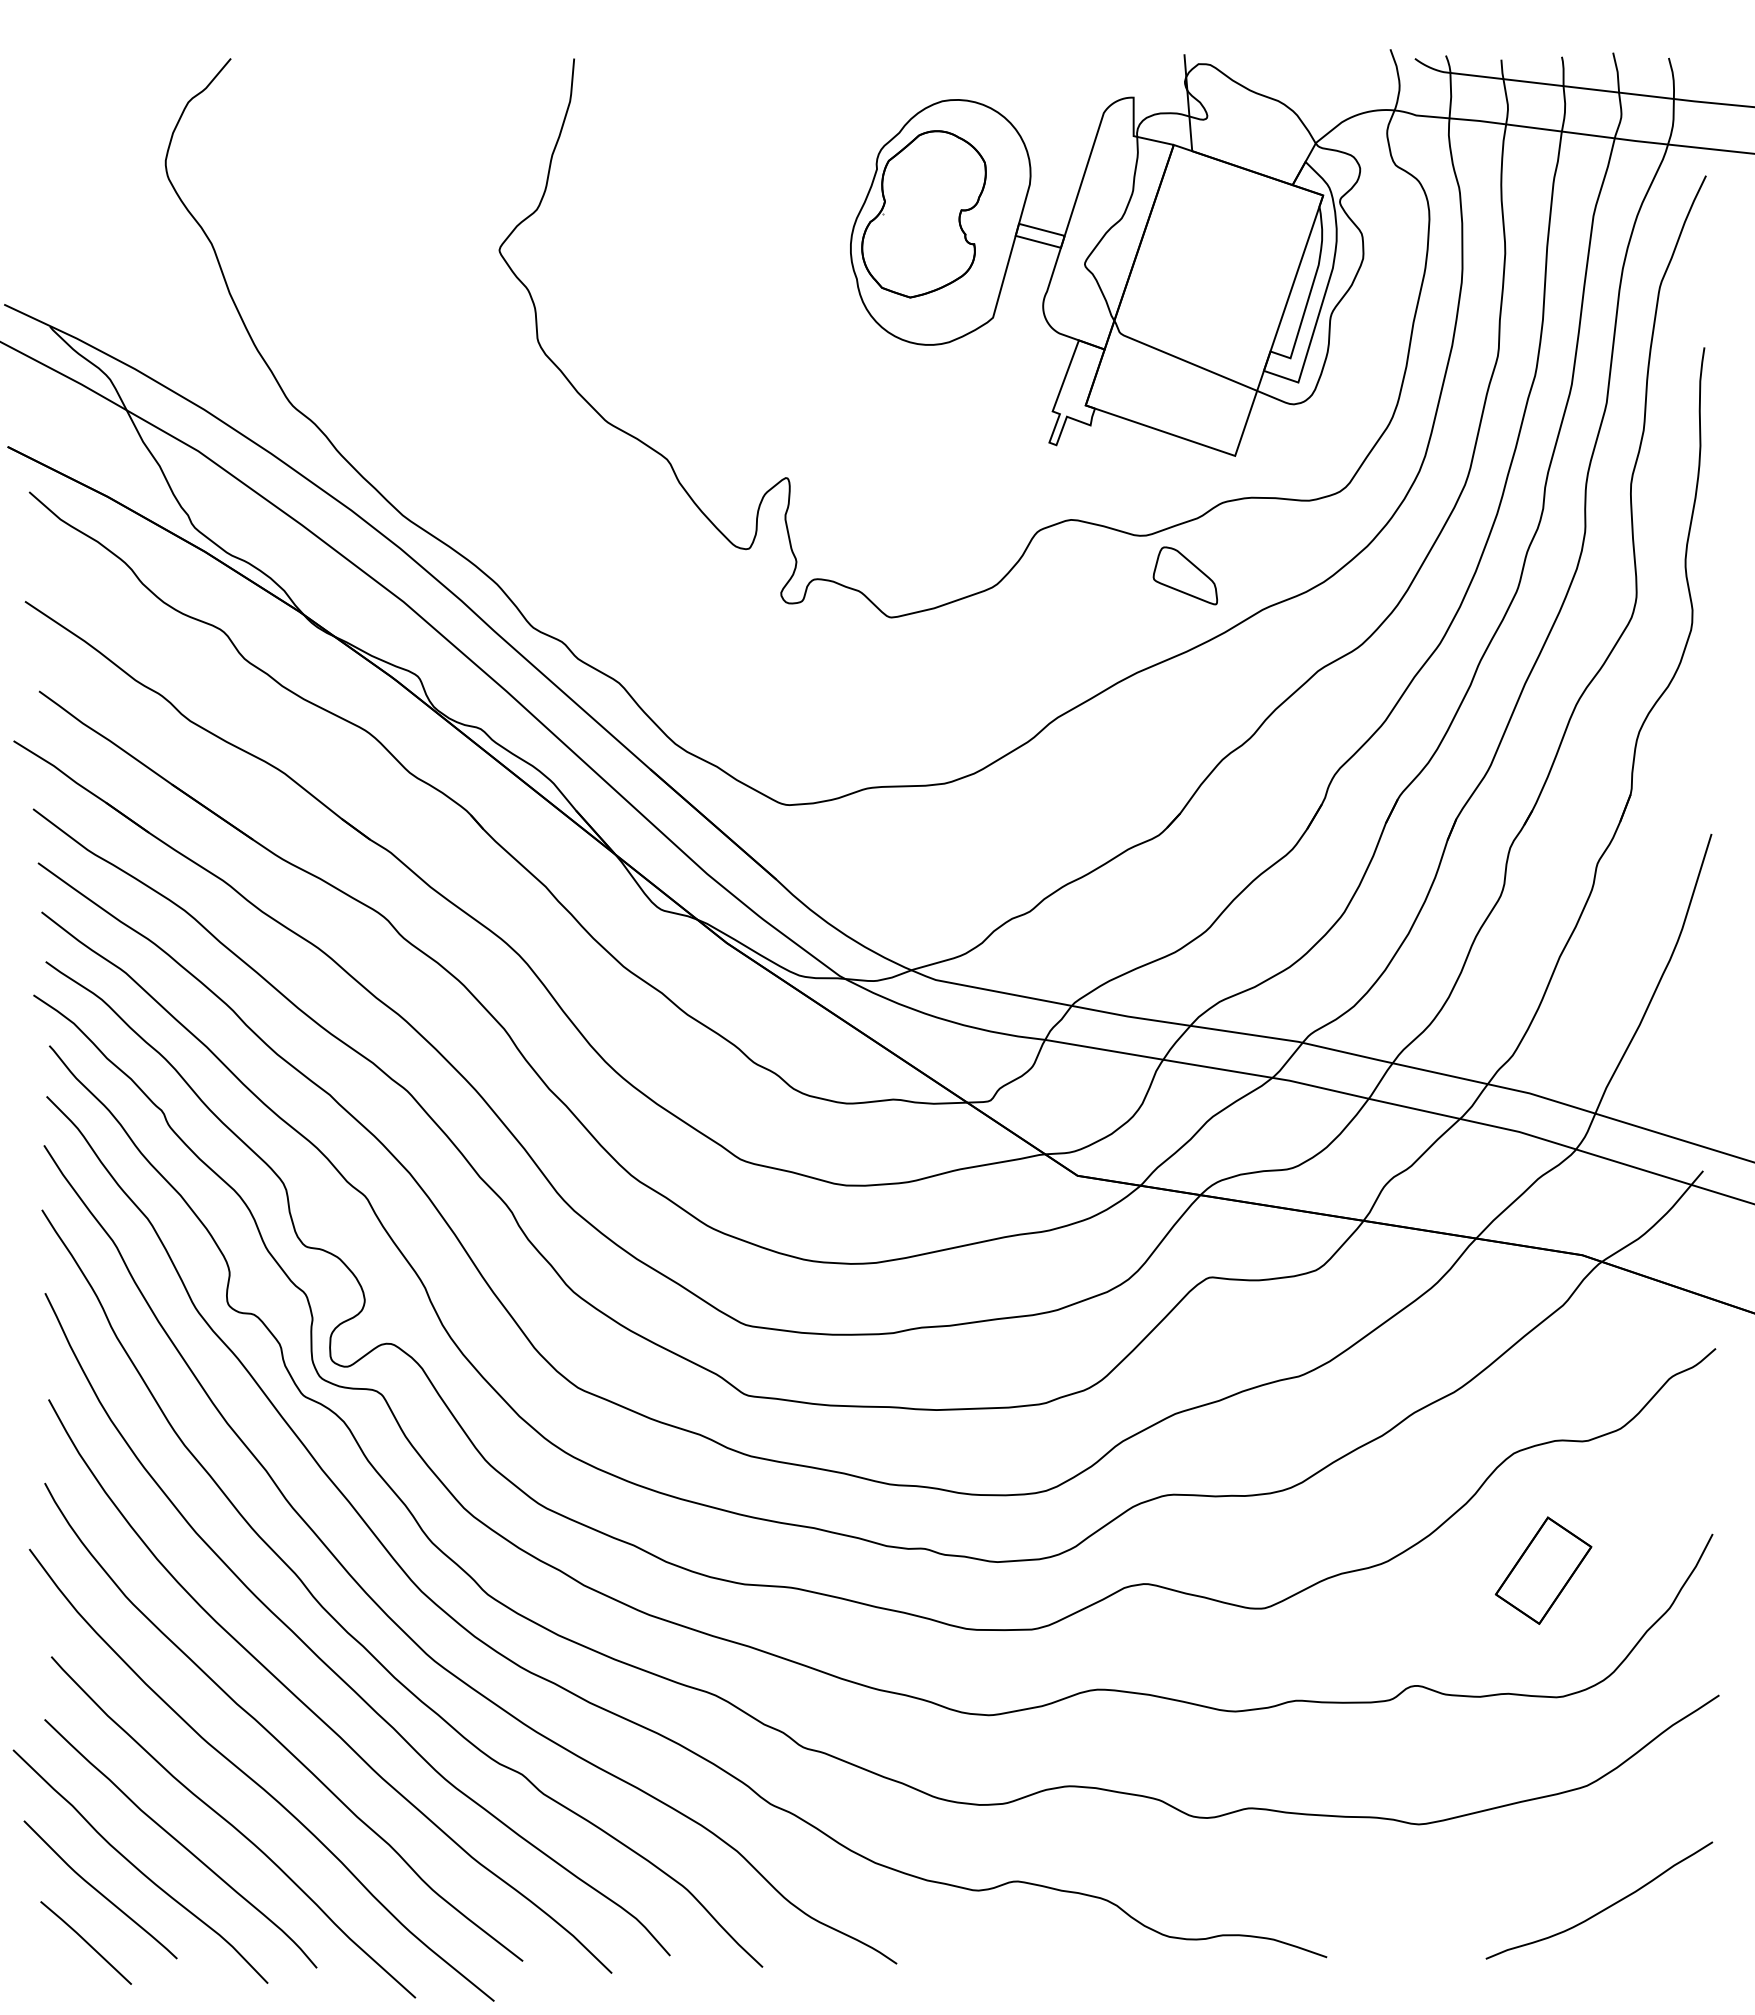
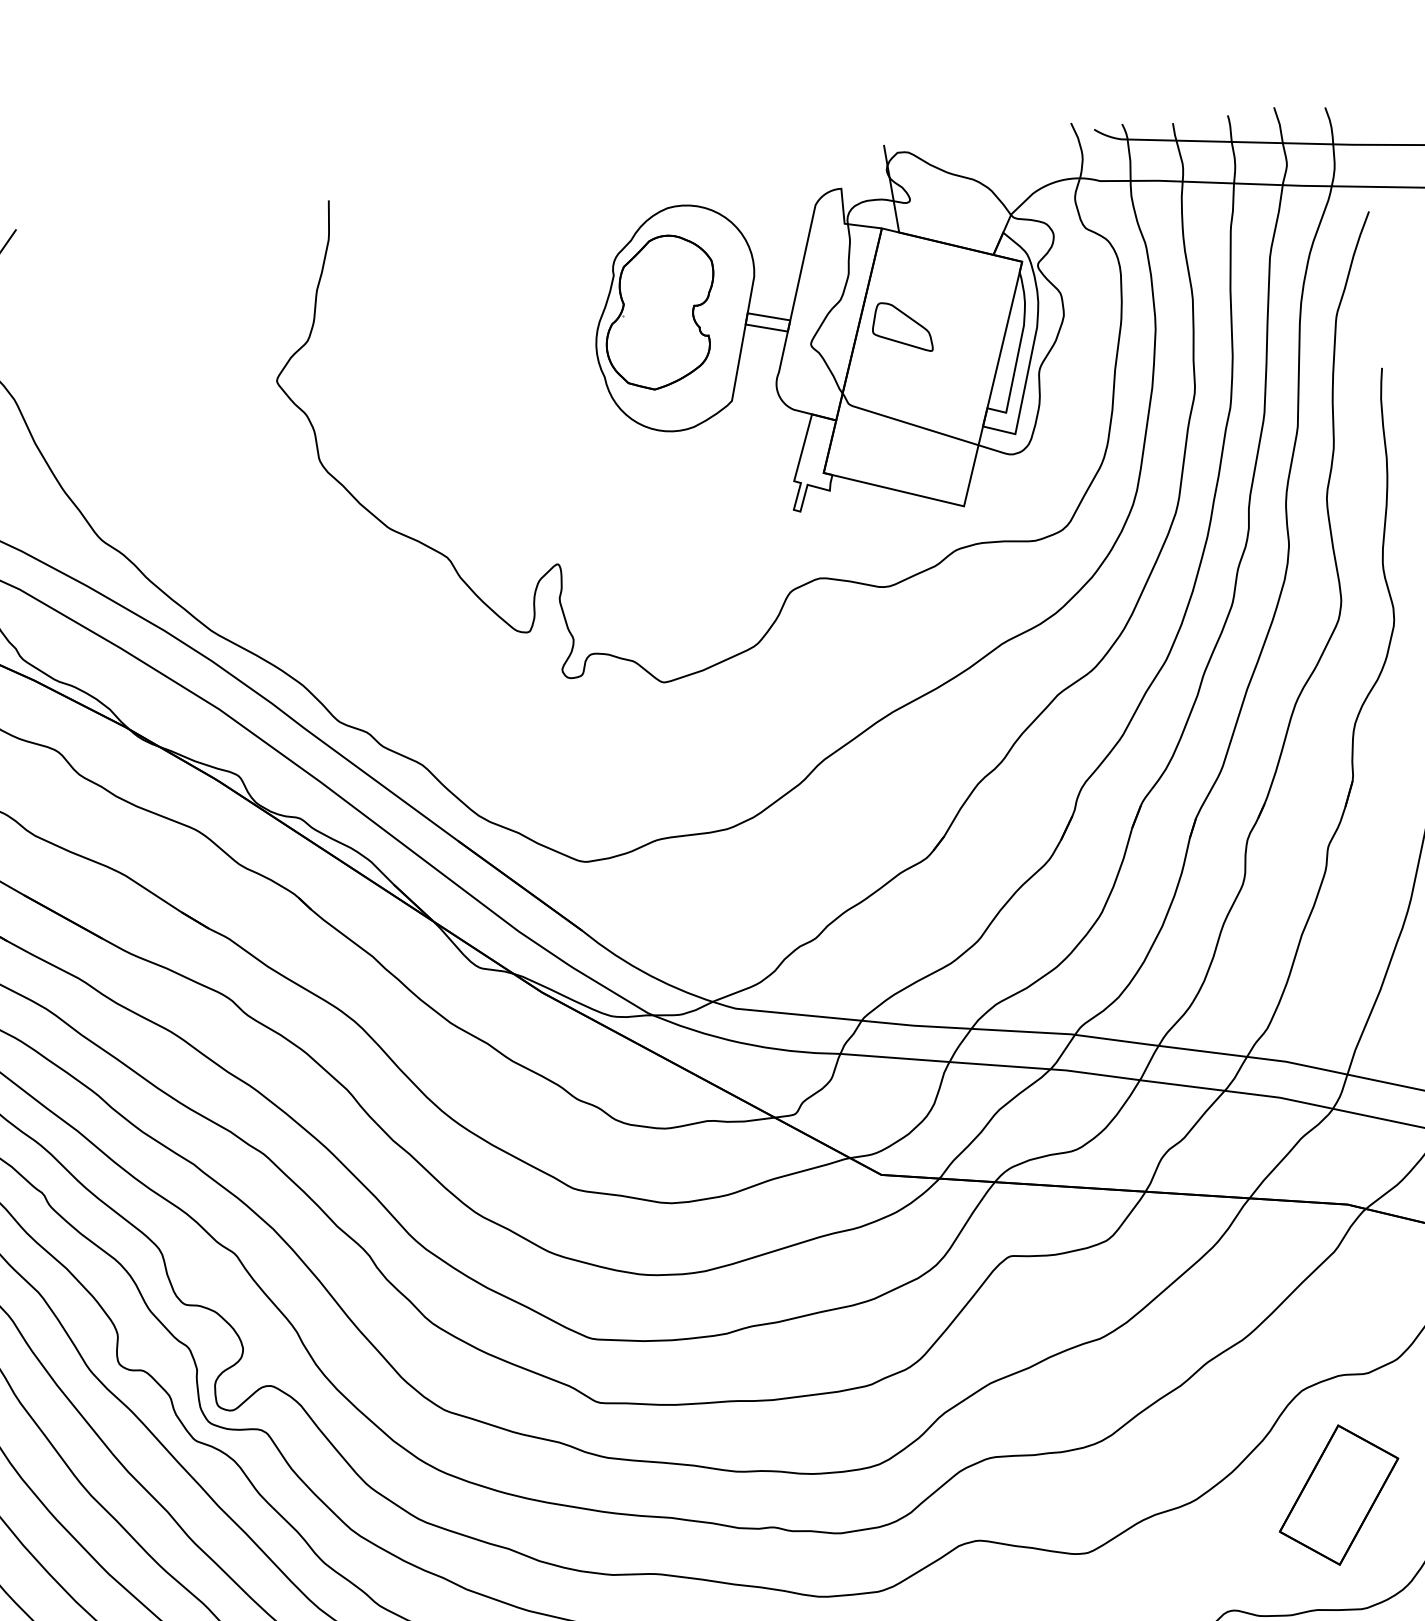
part: (1184, 575) -> (900, 327), moved
part: (1543, 1570) -> (1338, 1494), size x1.43

